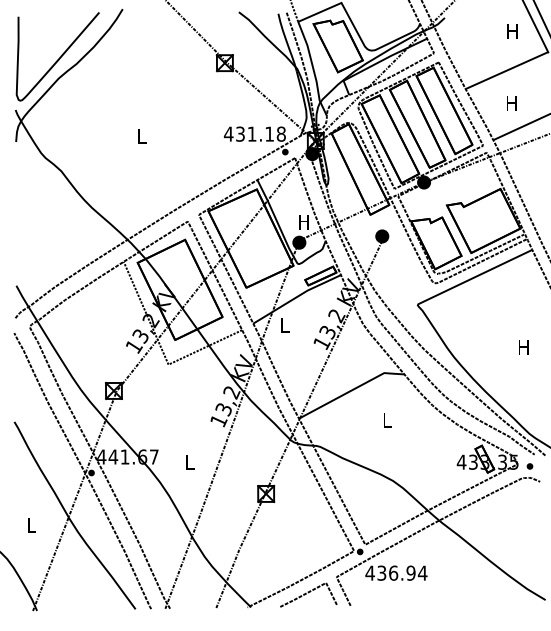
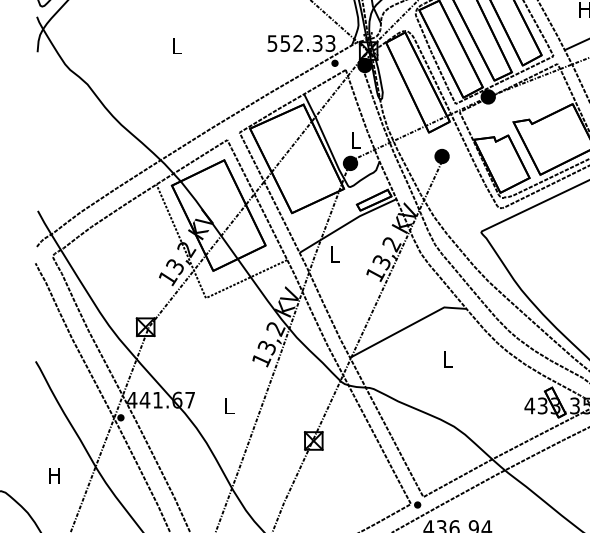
text: (254, 133) -> (300, 42), 431.18 -> 552.33
text: (303, 222) -> (355, 141), H -> L
text: (30, 525) -> (53, 475), L -> H

